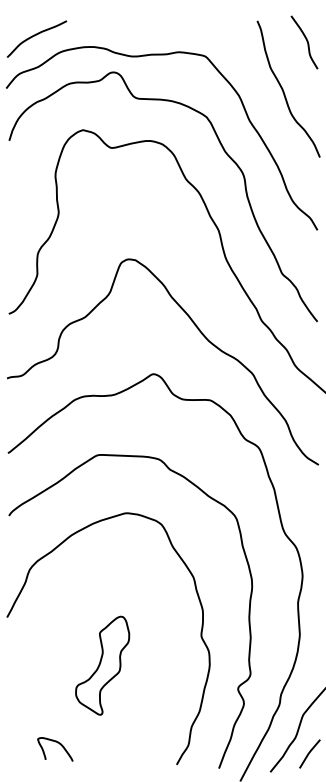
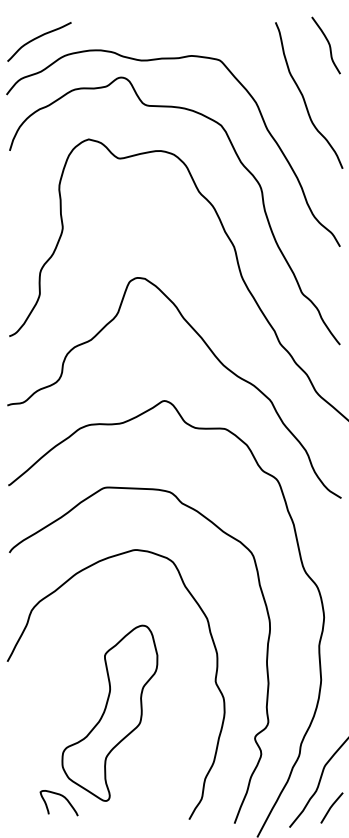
part: (102, 665) -> (109, 713), size x1.67

